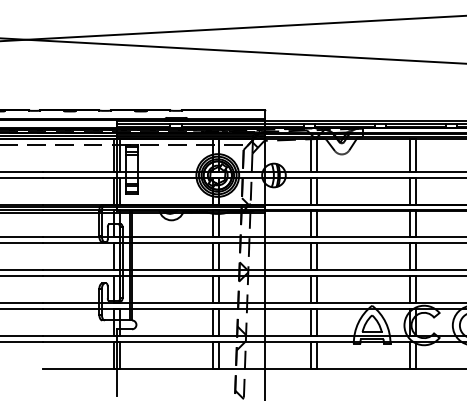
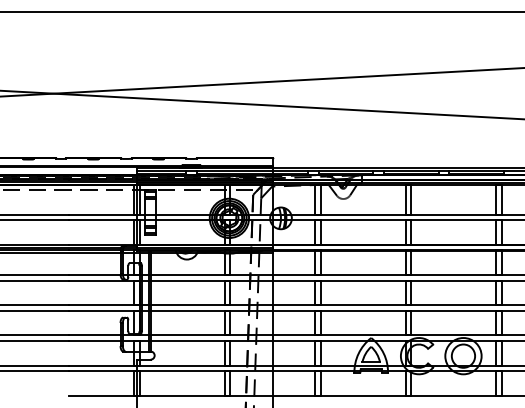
hatch: (279, 239) -> (286, 277), removed

